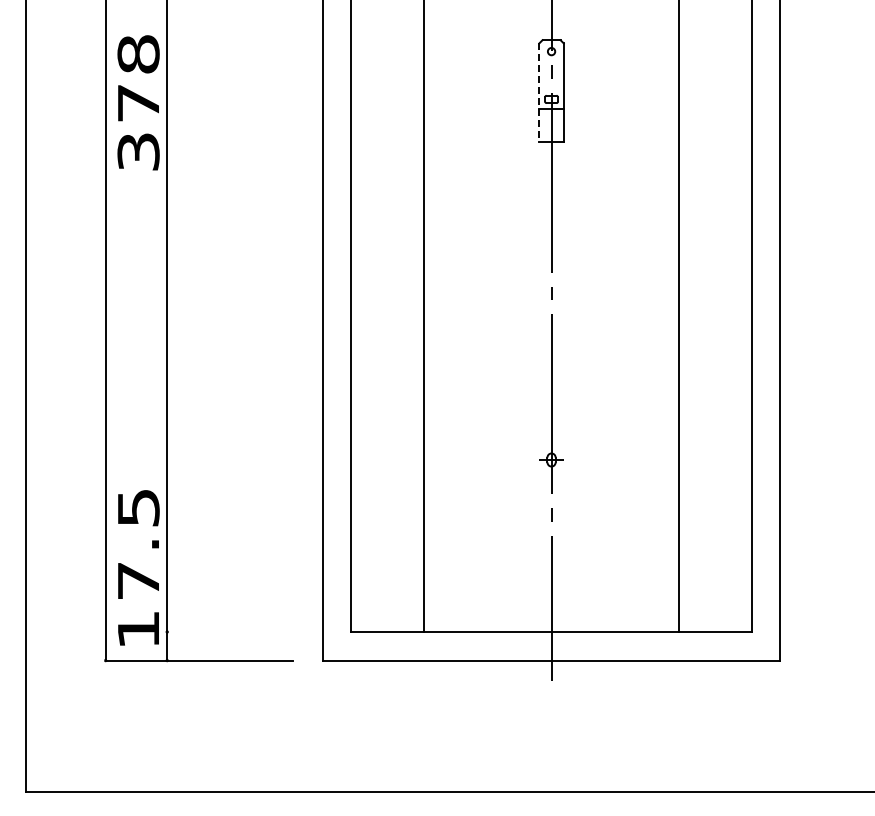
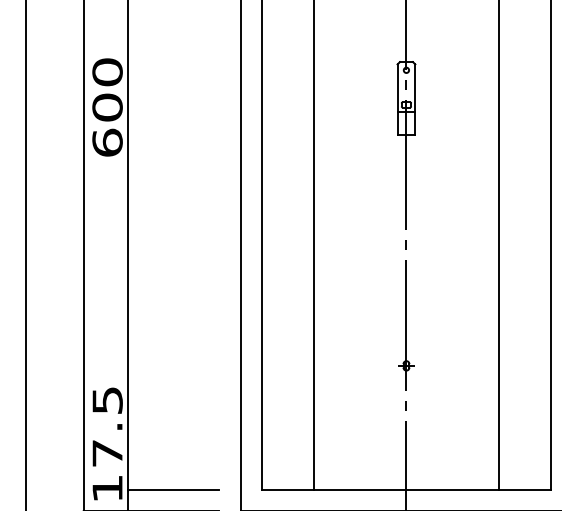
line: (539, 93) -> (397, 100), dashed -> solid
text: (138, 102) -> (107, 107), 378 -> 600
line: (230, 631) -> (174, 489), added

